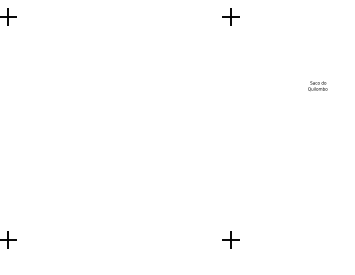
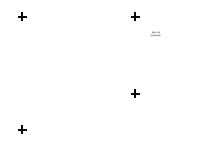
text: (317, 85) -> (155, 33), moved
part: (232, 239) -> (135, 93), moved

